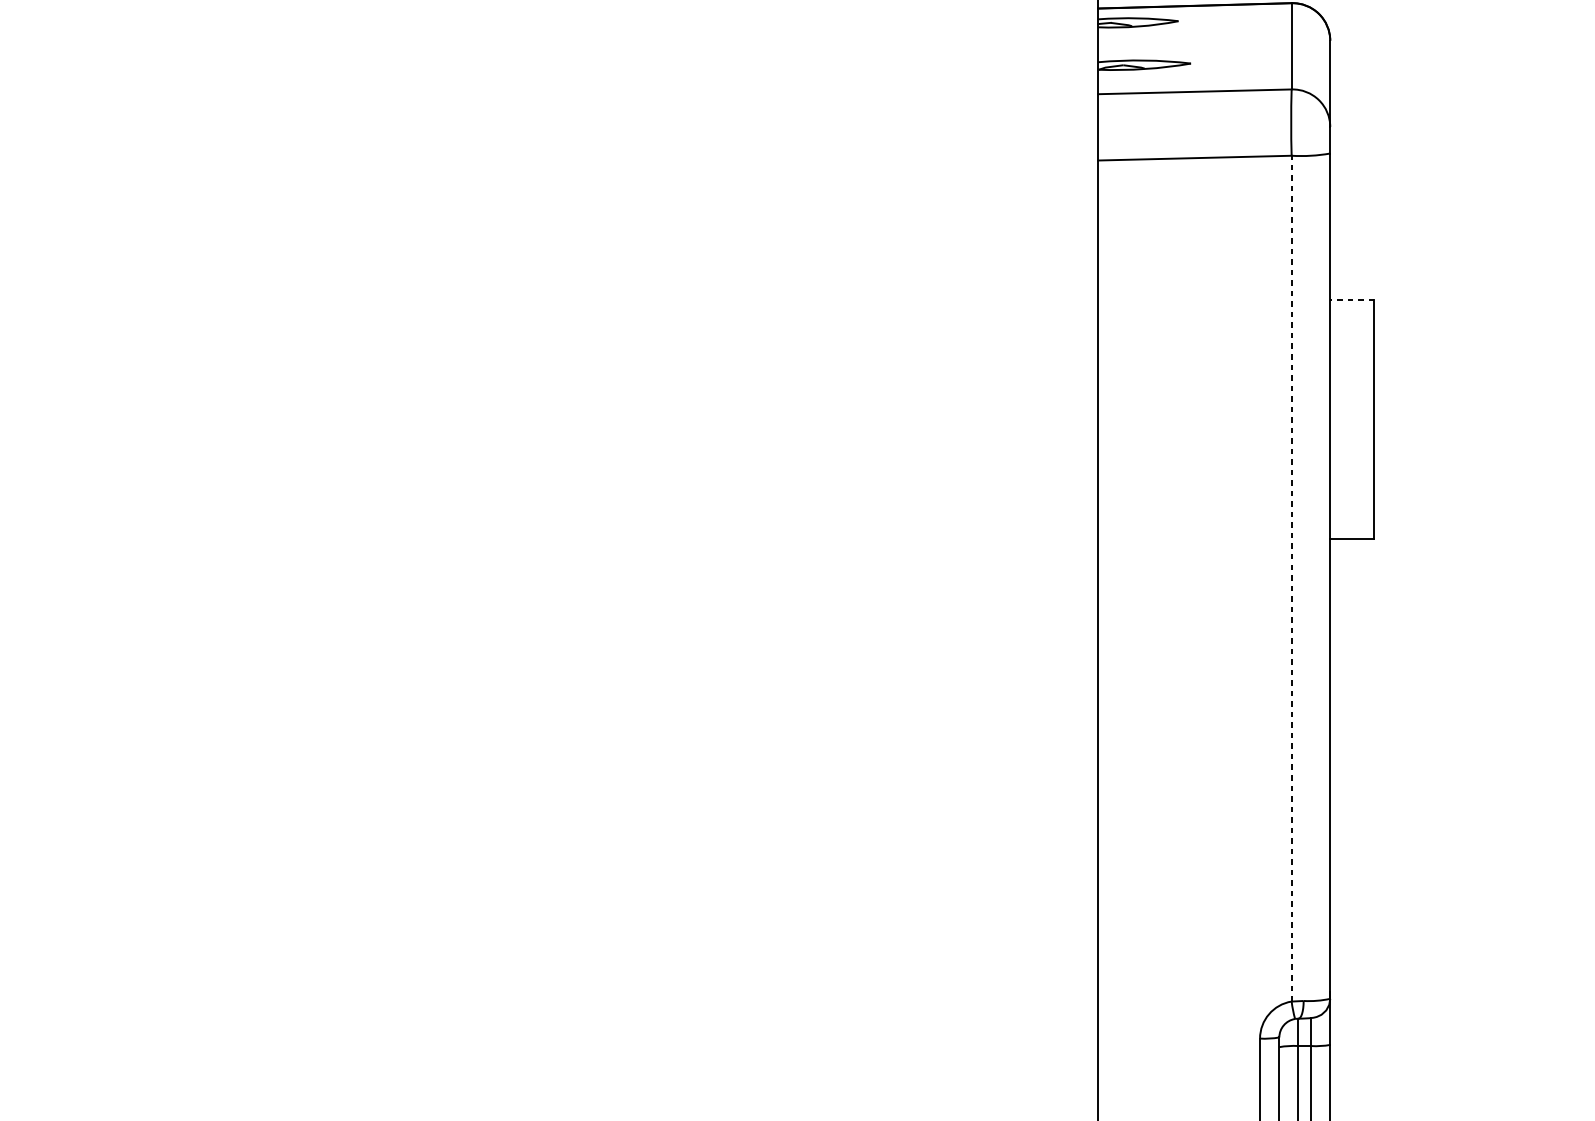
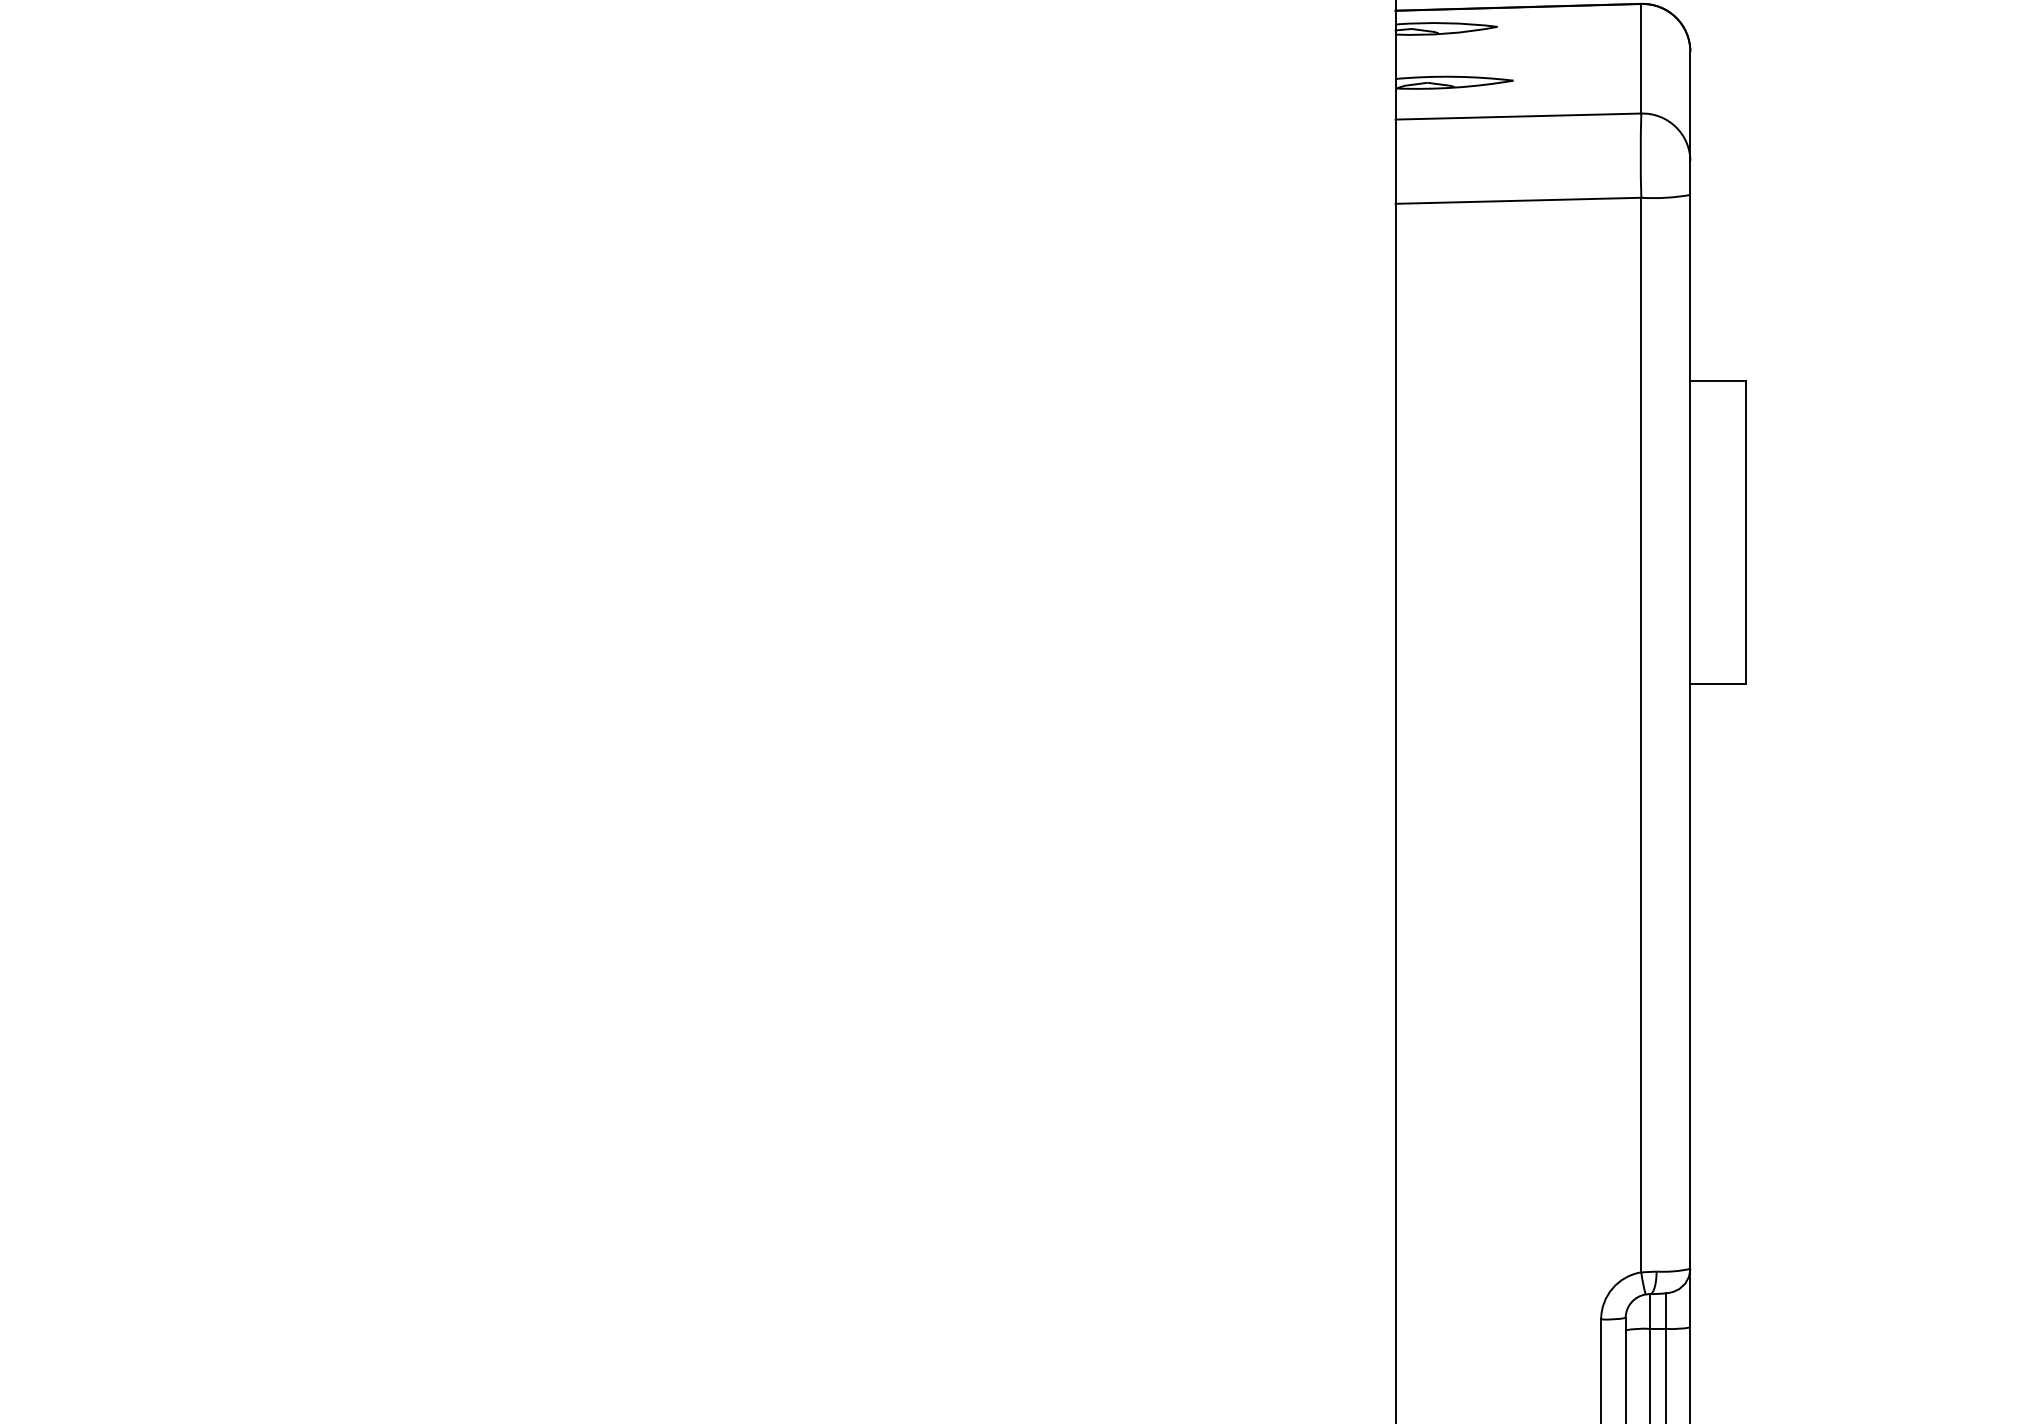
line: (1352, 300) -> (1718, 381), dashed -> solid
line: (1291, 578) -> (1641, 734), dashed -> solid

